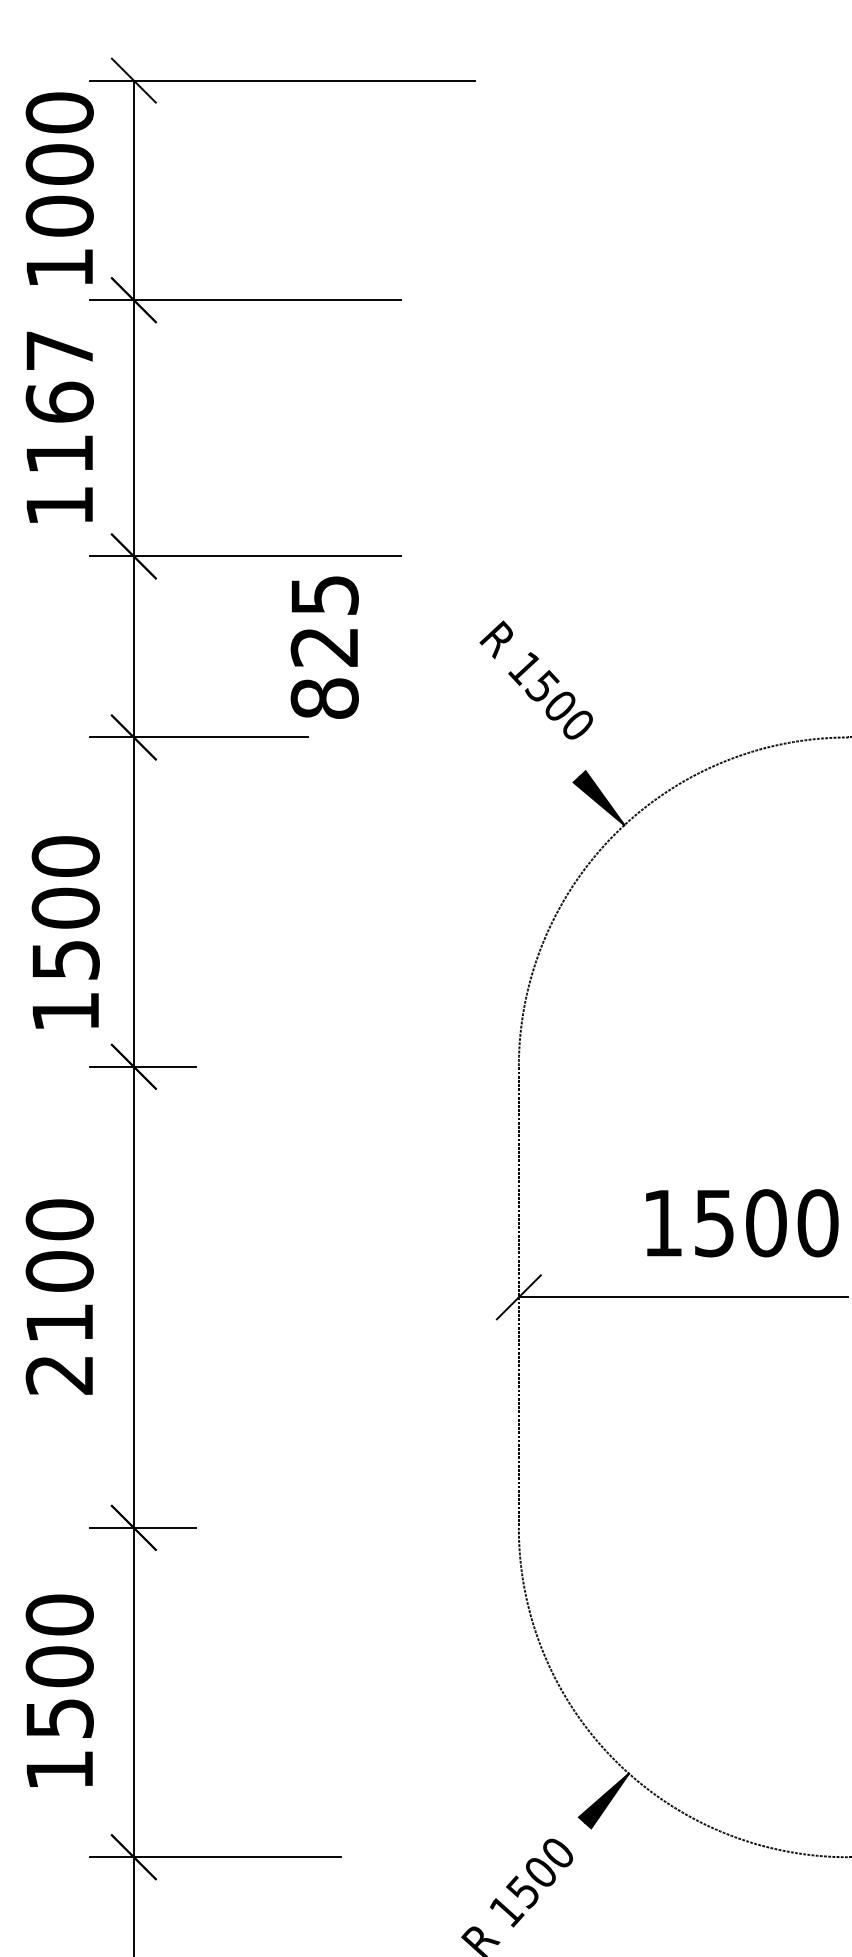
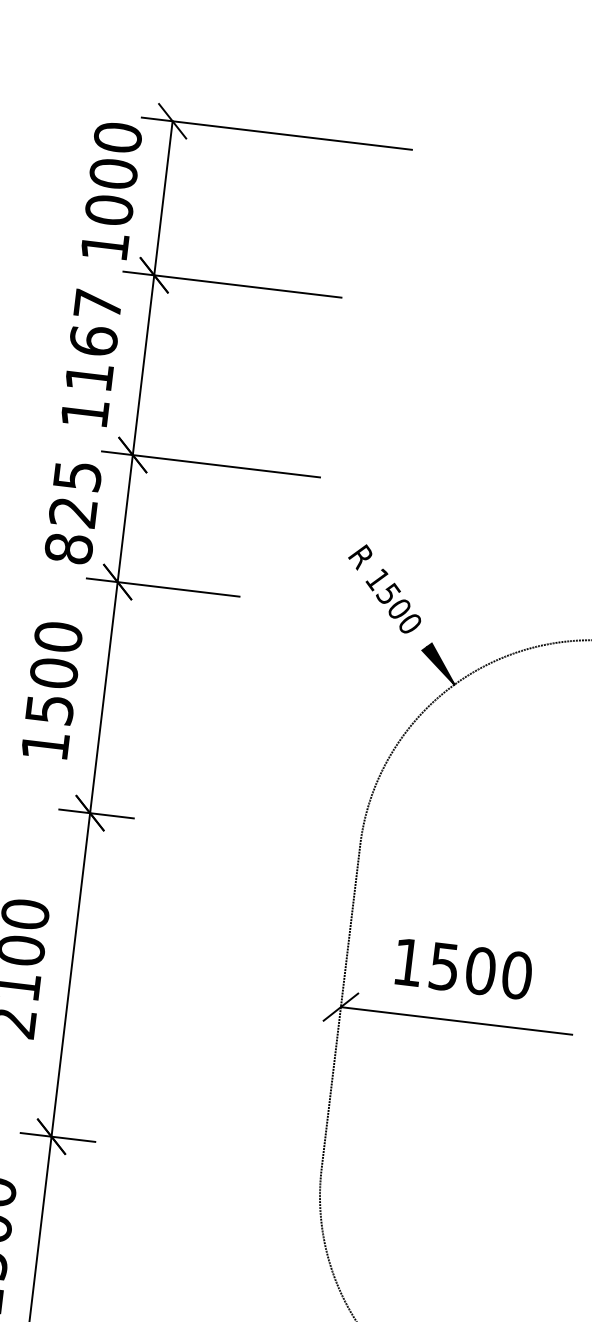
text: (324, 647) -> (73, 512), moved
text: (535, 679) -> (384, 588), moved
text: (65, 932) -> (51, 690), moved
text: (742, 1223) -> (464, 969), moved

